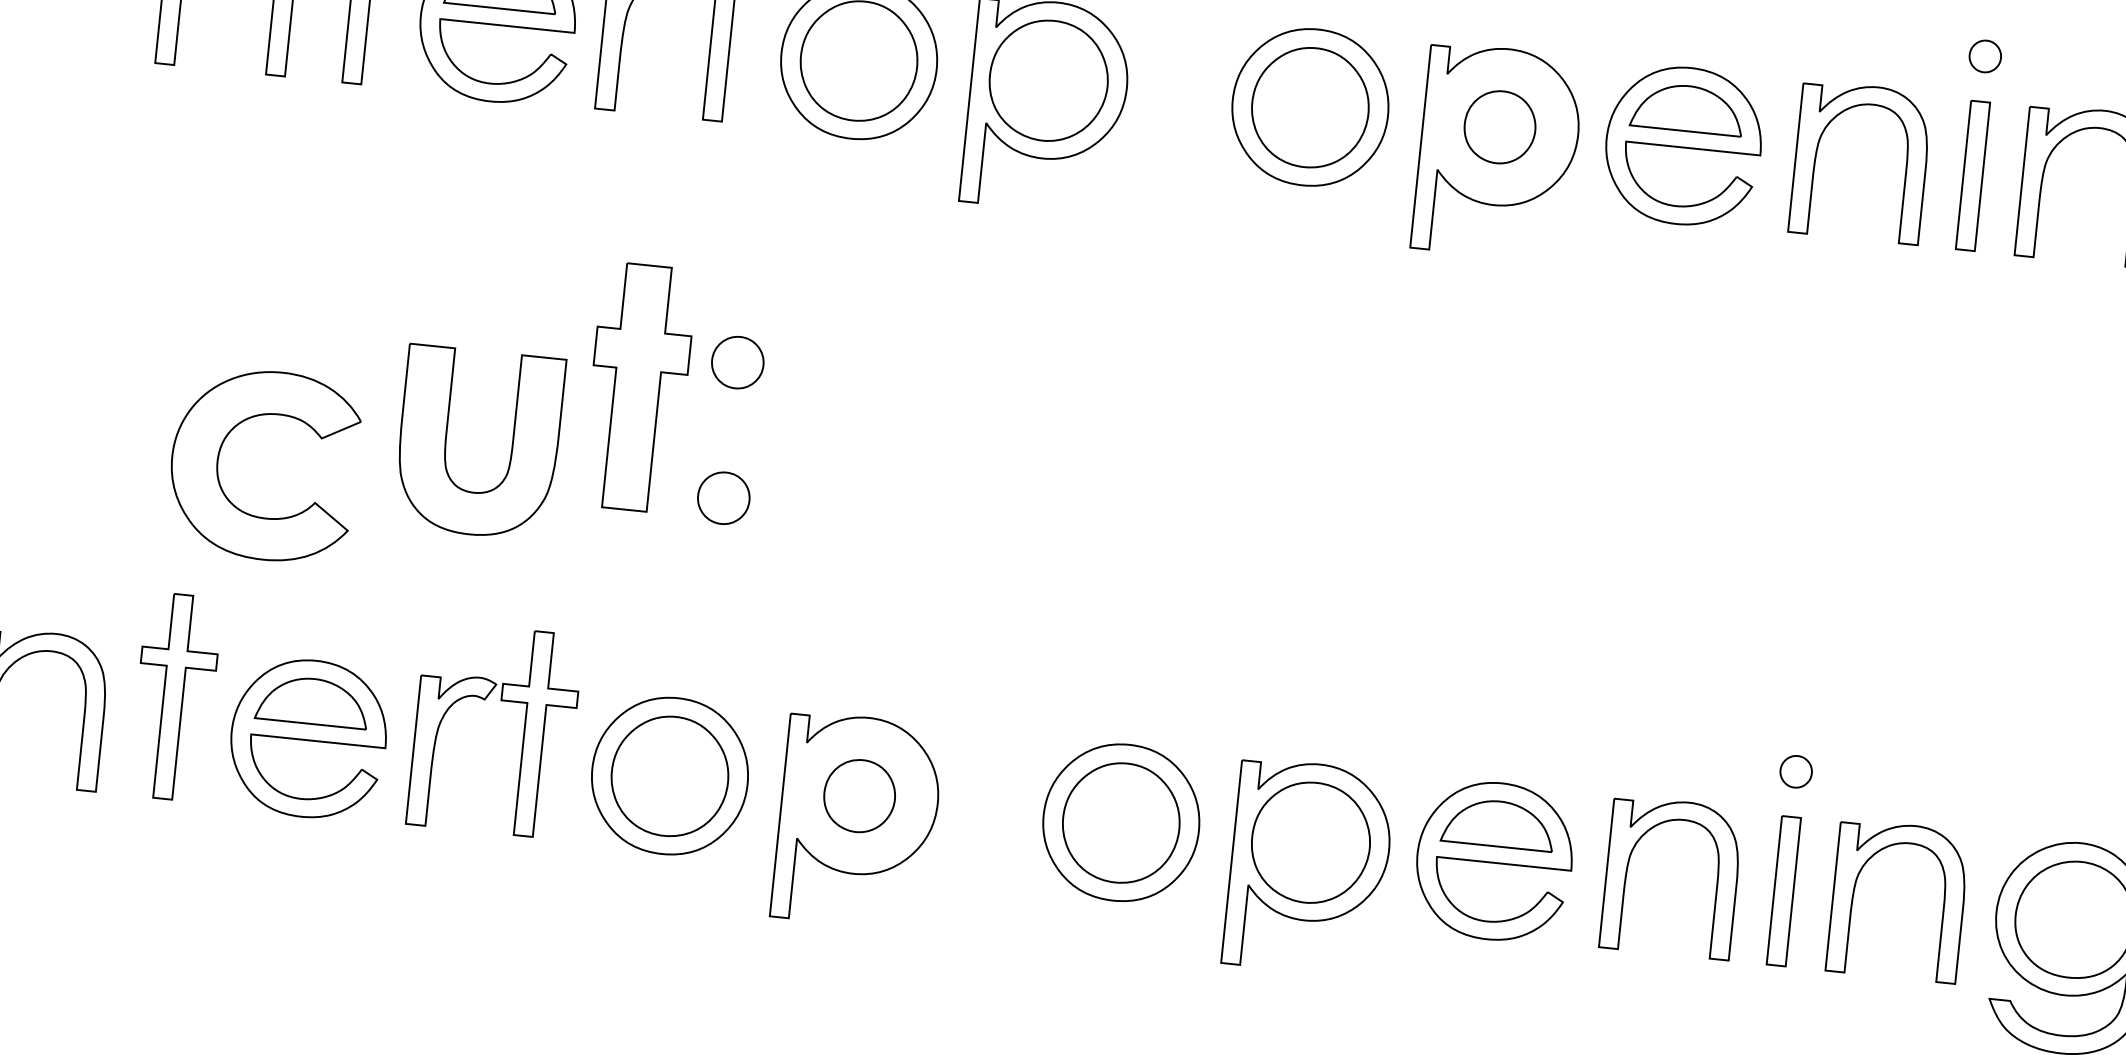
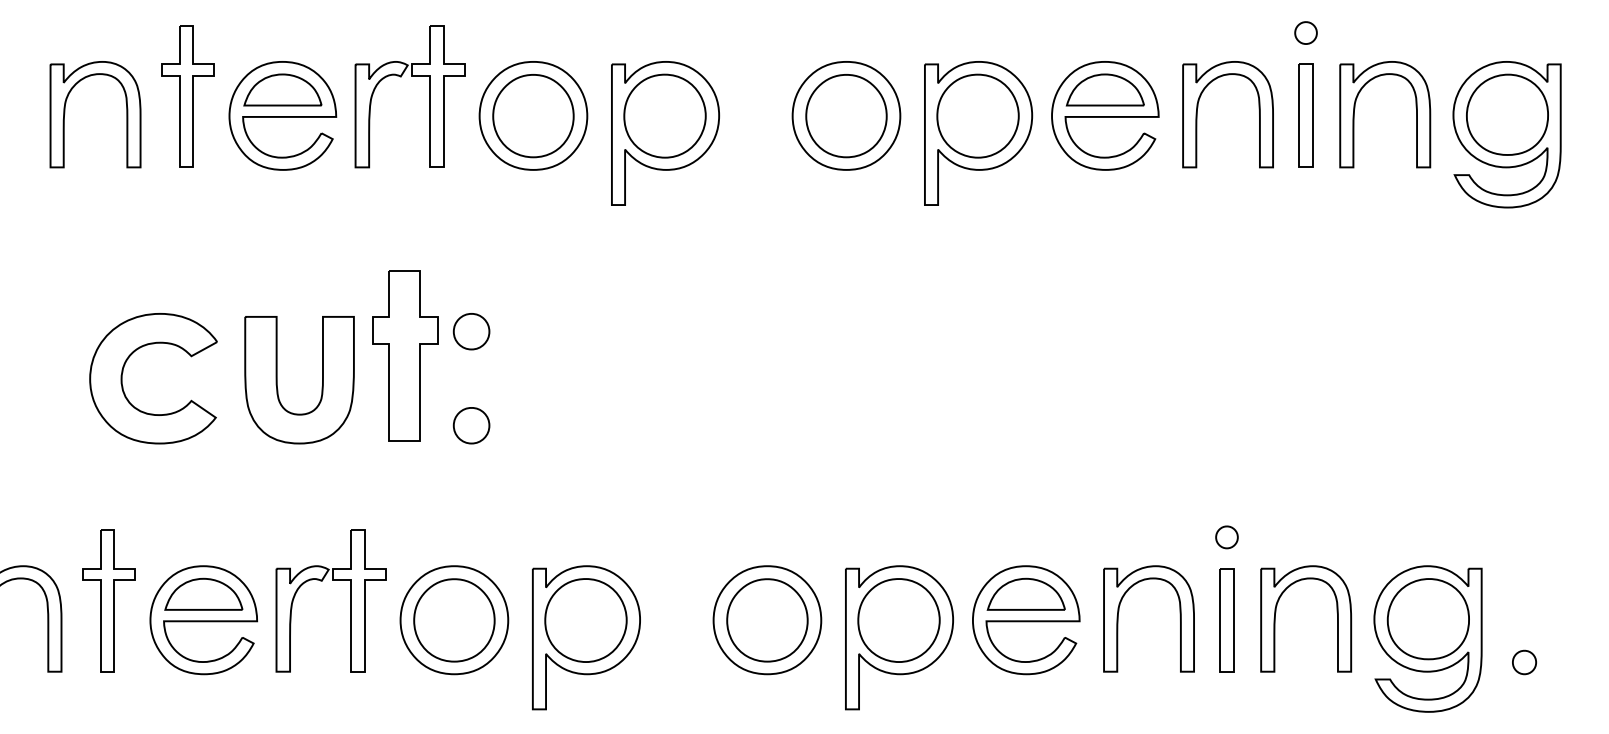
part: (1499, 126) -> (977, 115), size x1.67
part: (446, 440) -> (277, 380), moved
part: (221, 451) -> (123, 372), moved
part: (858, 796) -> (585, 620), size x1.67

